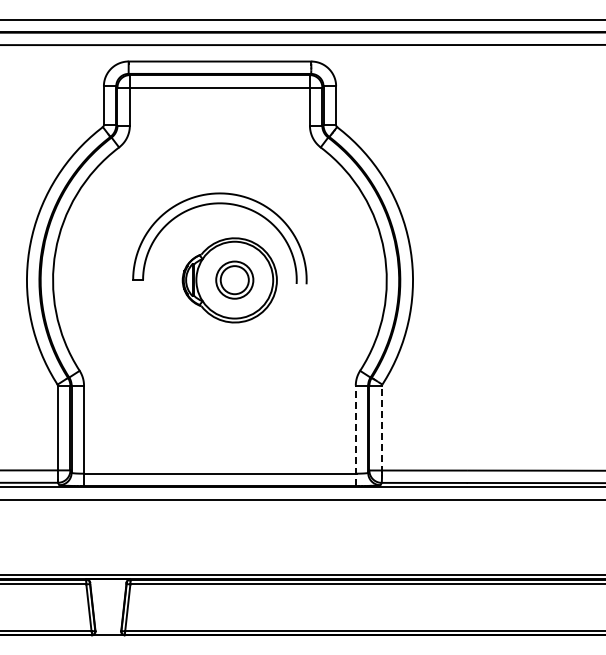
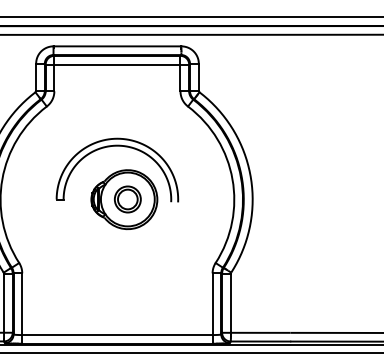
line: (382, 428) -> (231, 303), dashed -> solid
line: (355, 435) -> (212, 308), dashed -> solid

